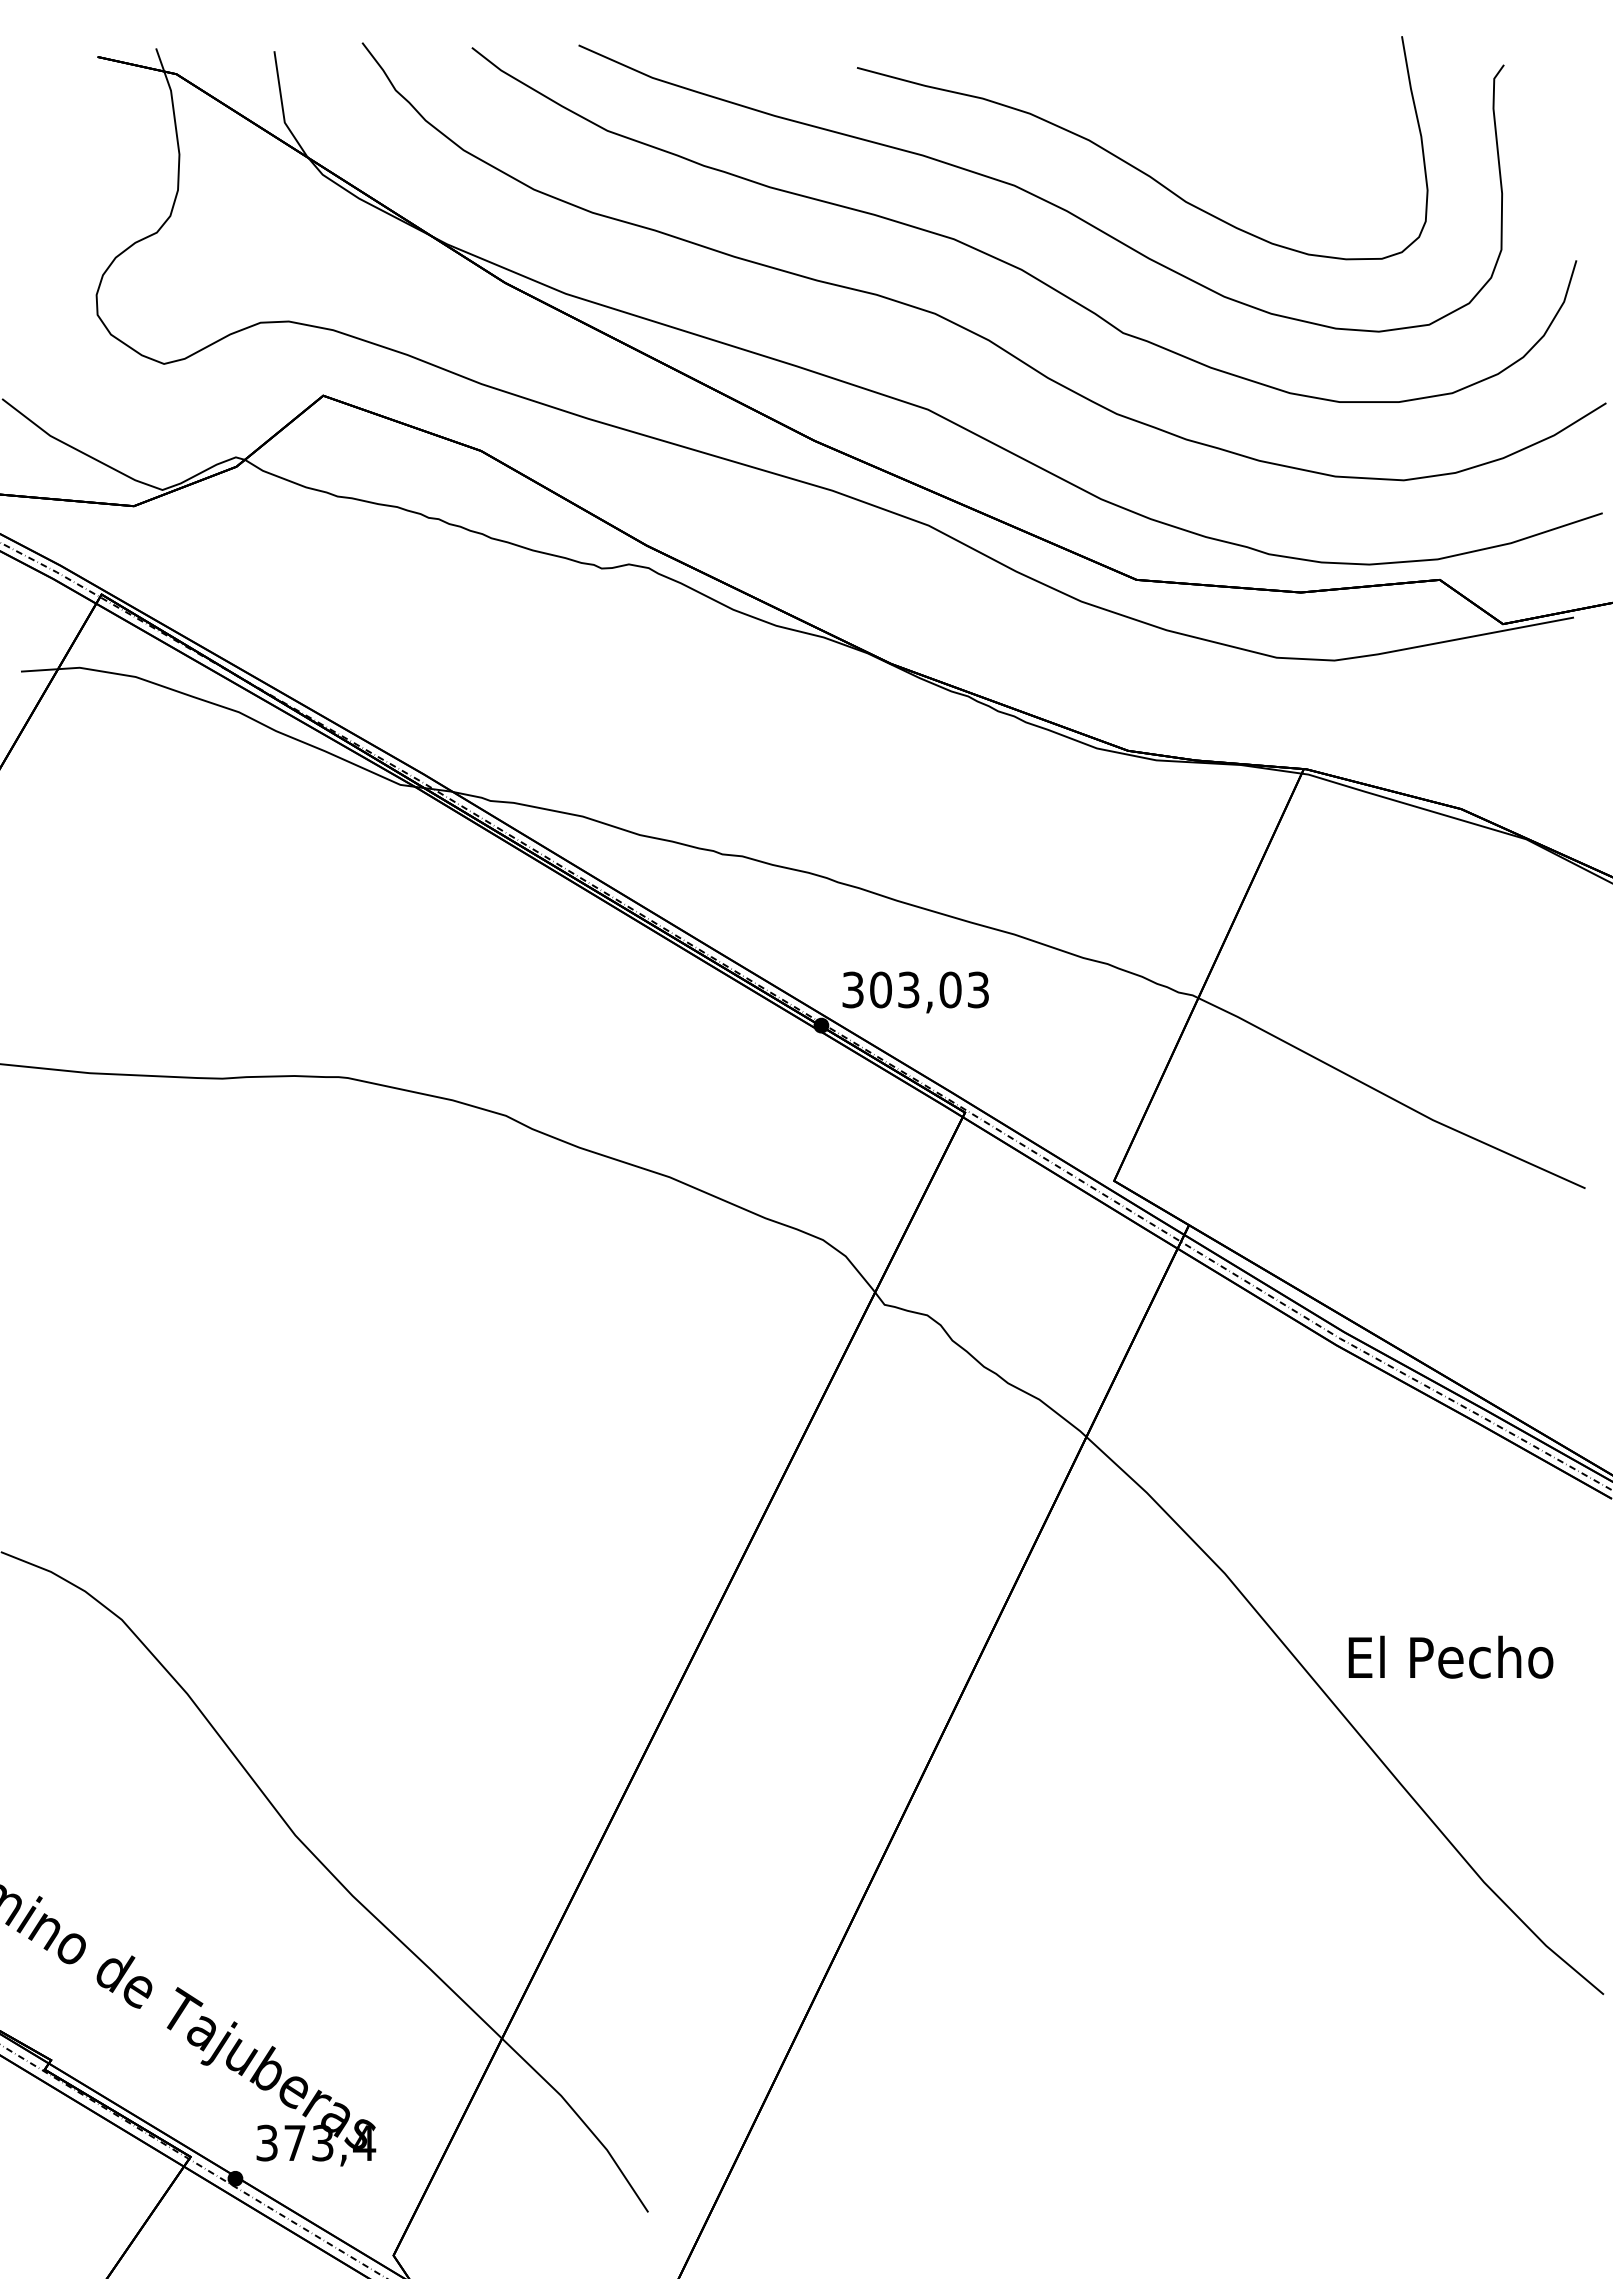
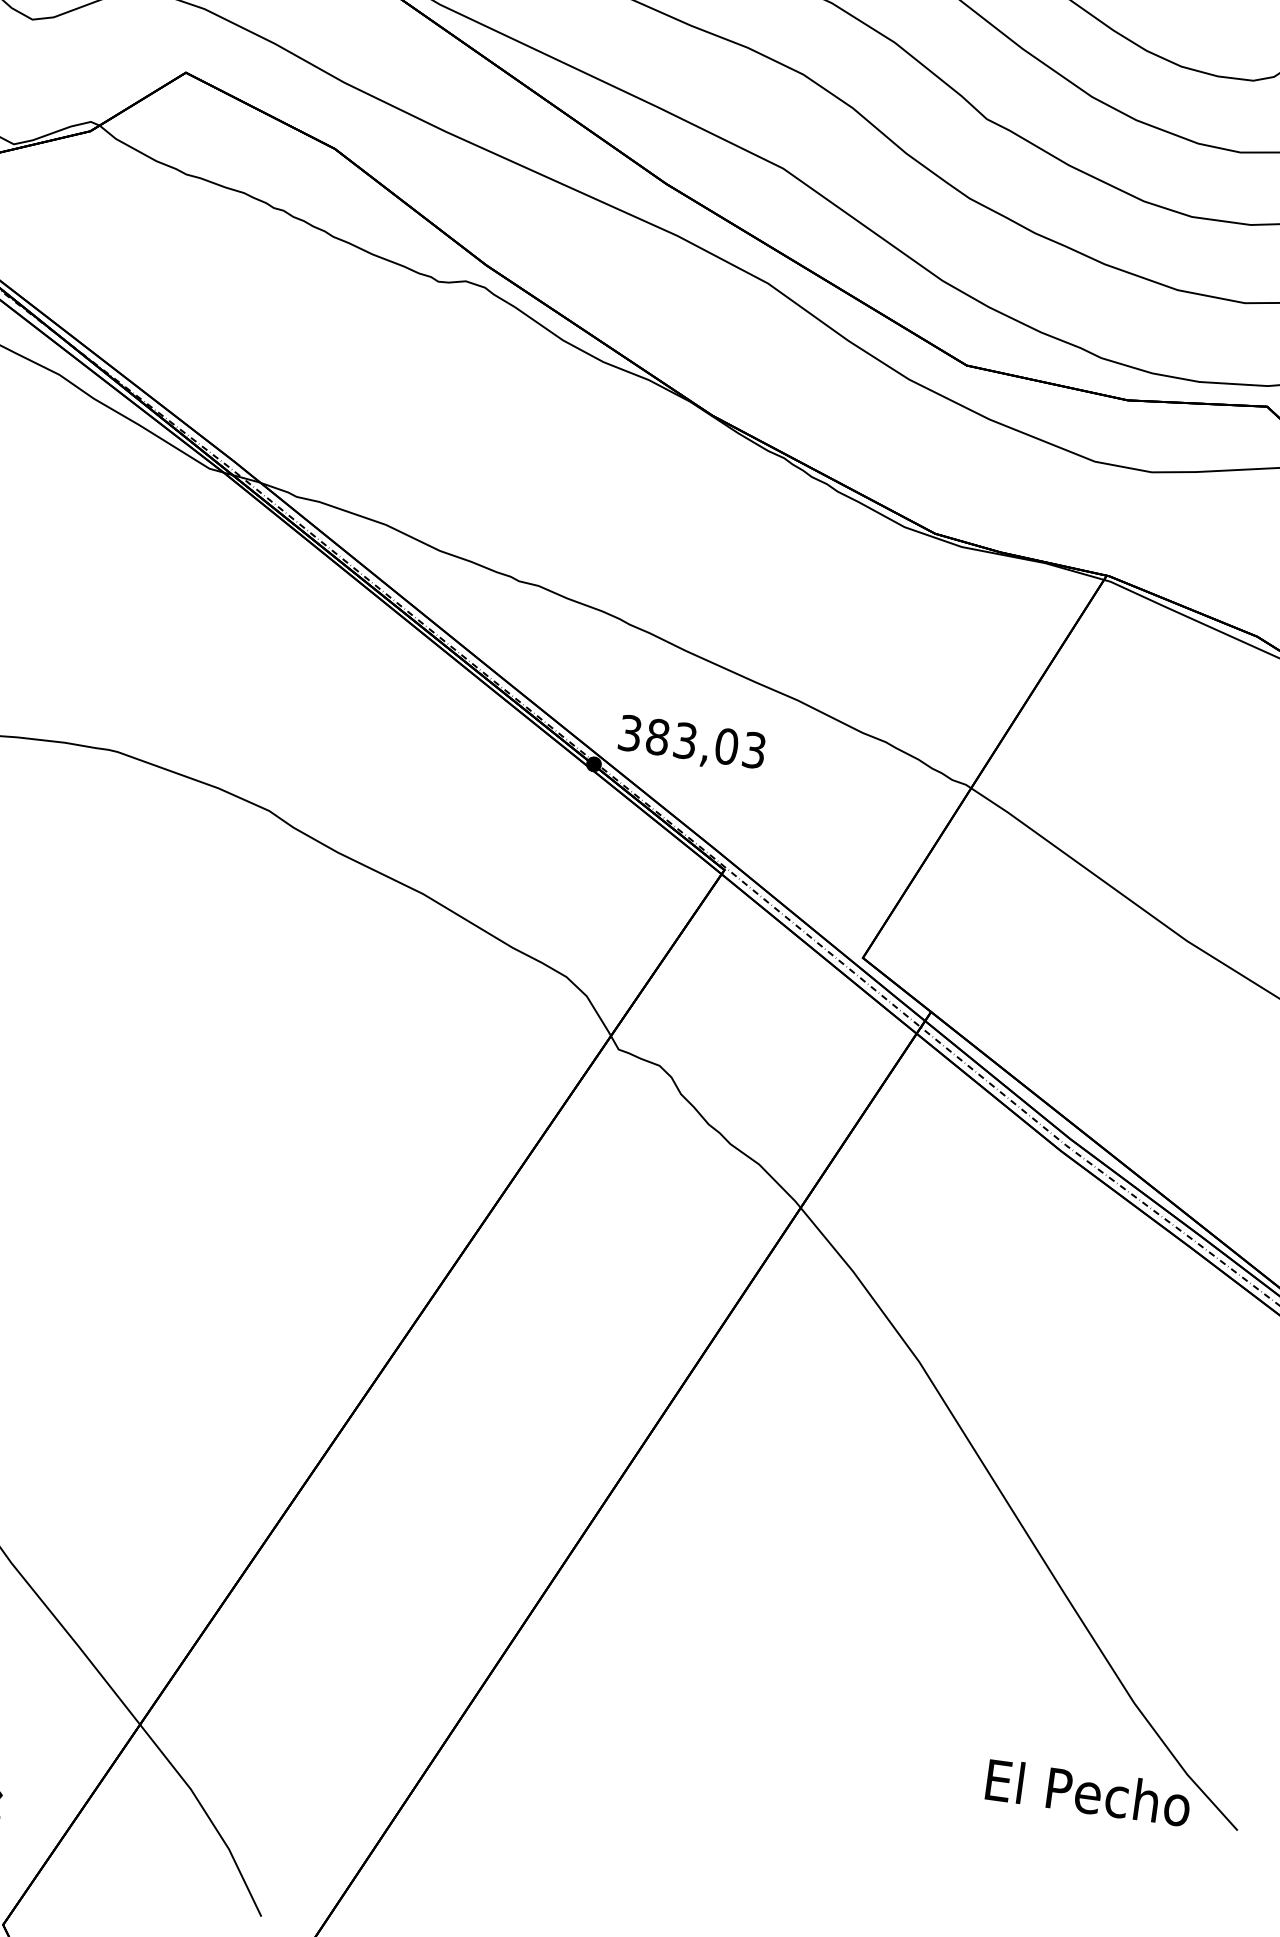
text: (880, 989) -> (657, 736), 303,03 -> 383,03
text: (1450, 1656) -> (1088, 1791), moved

